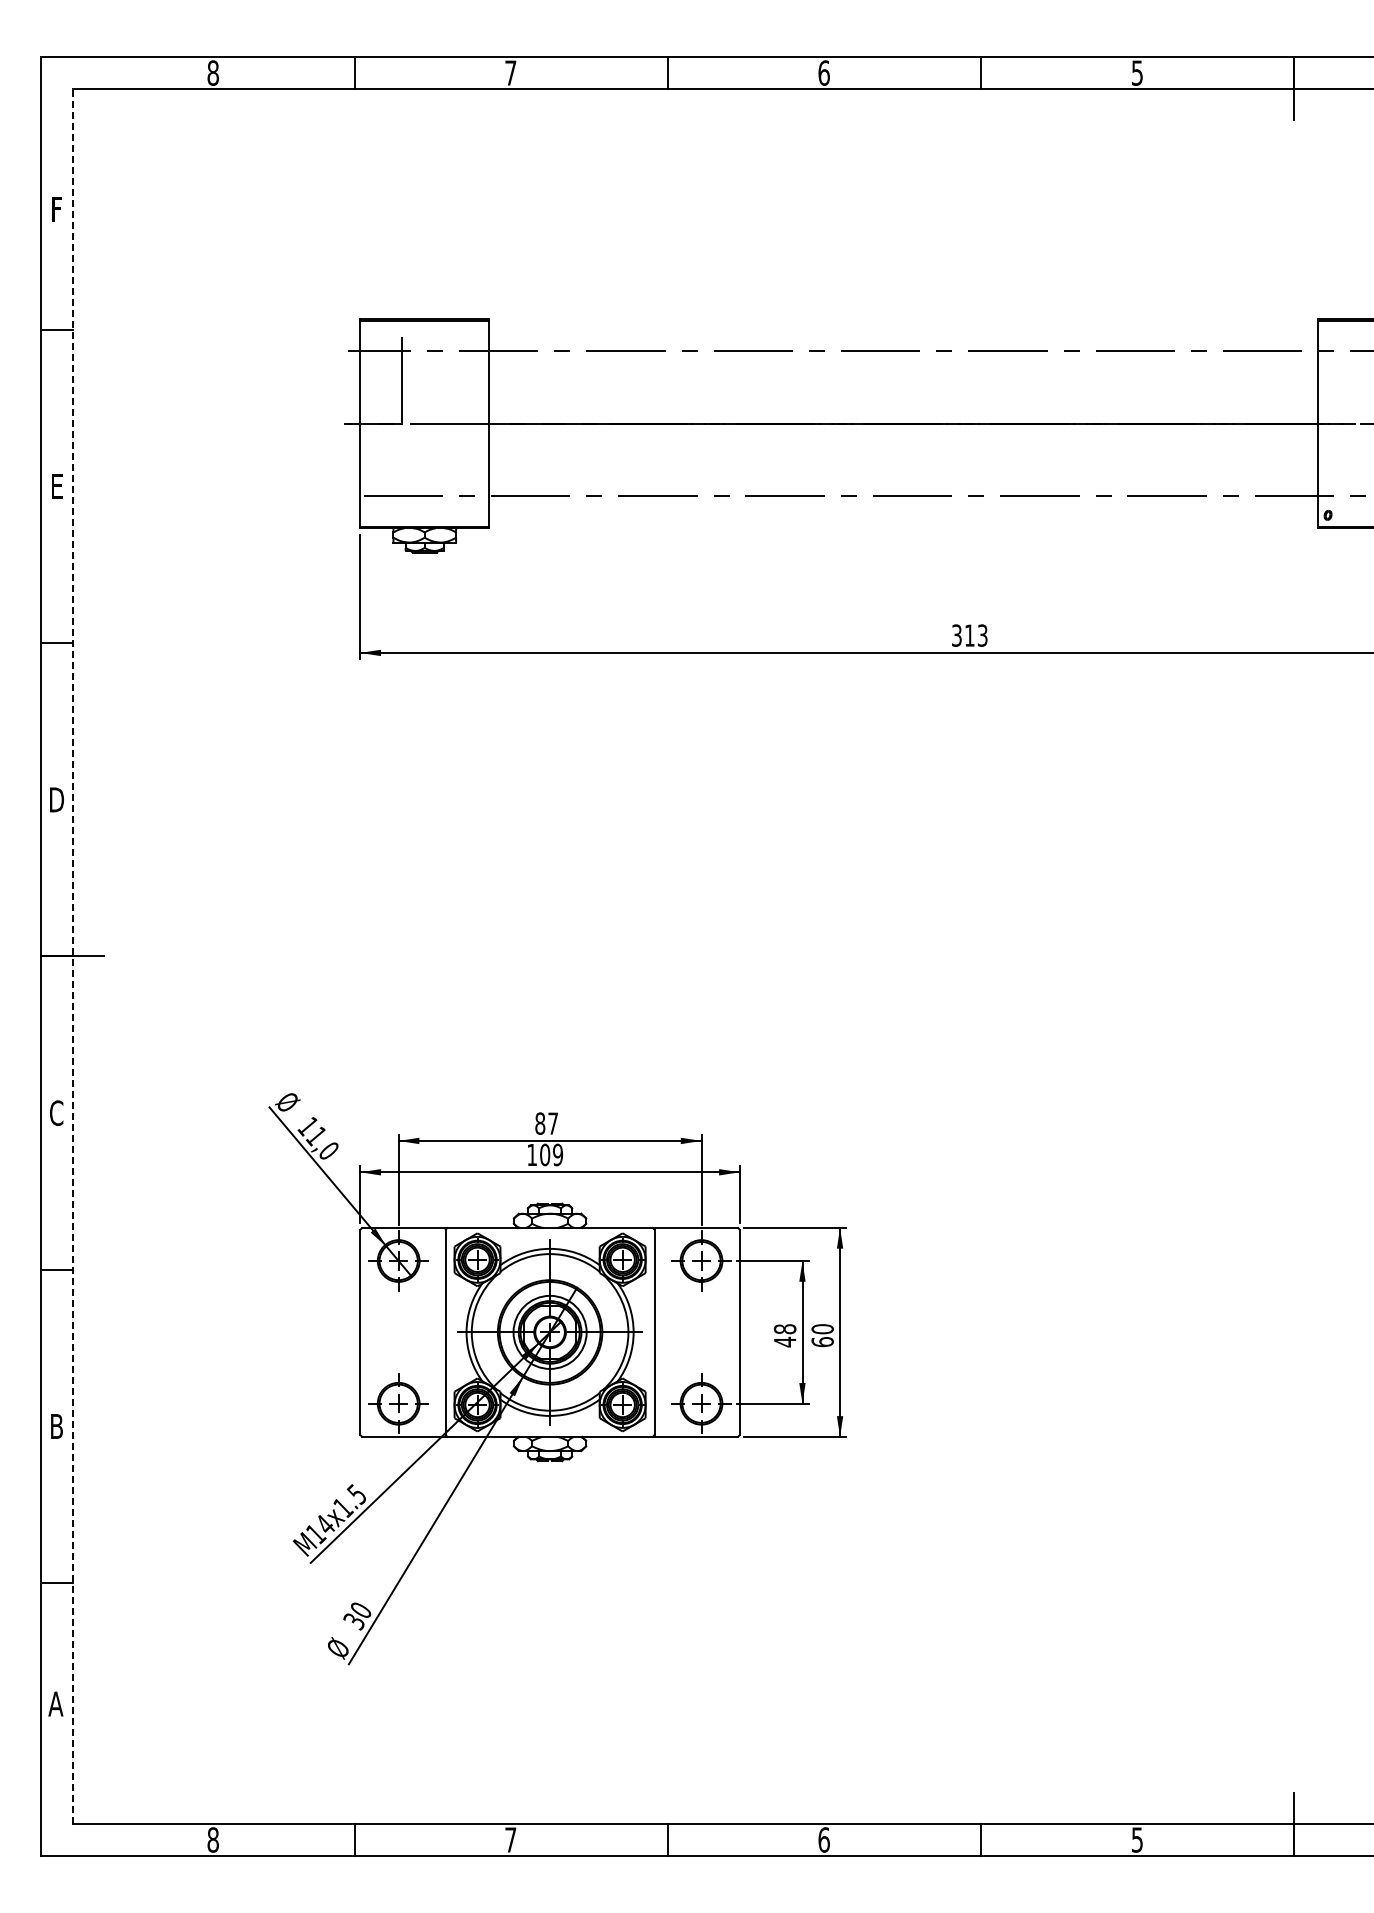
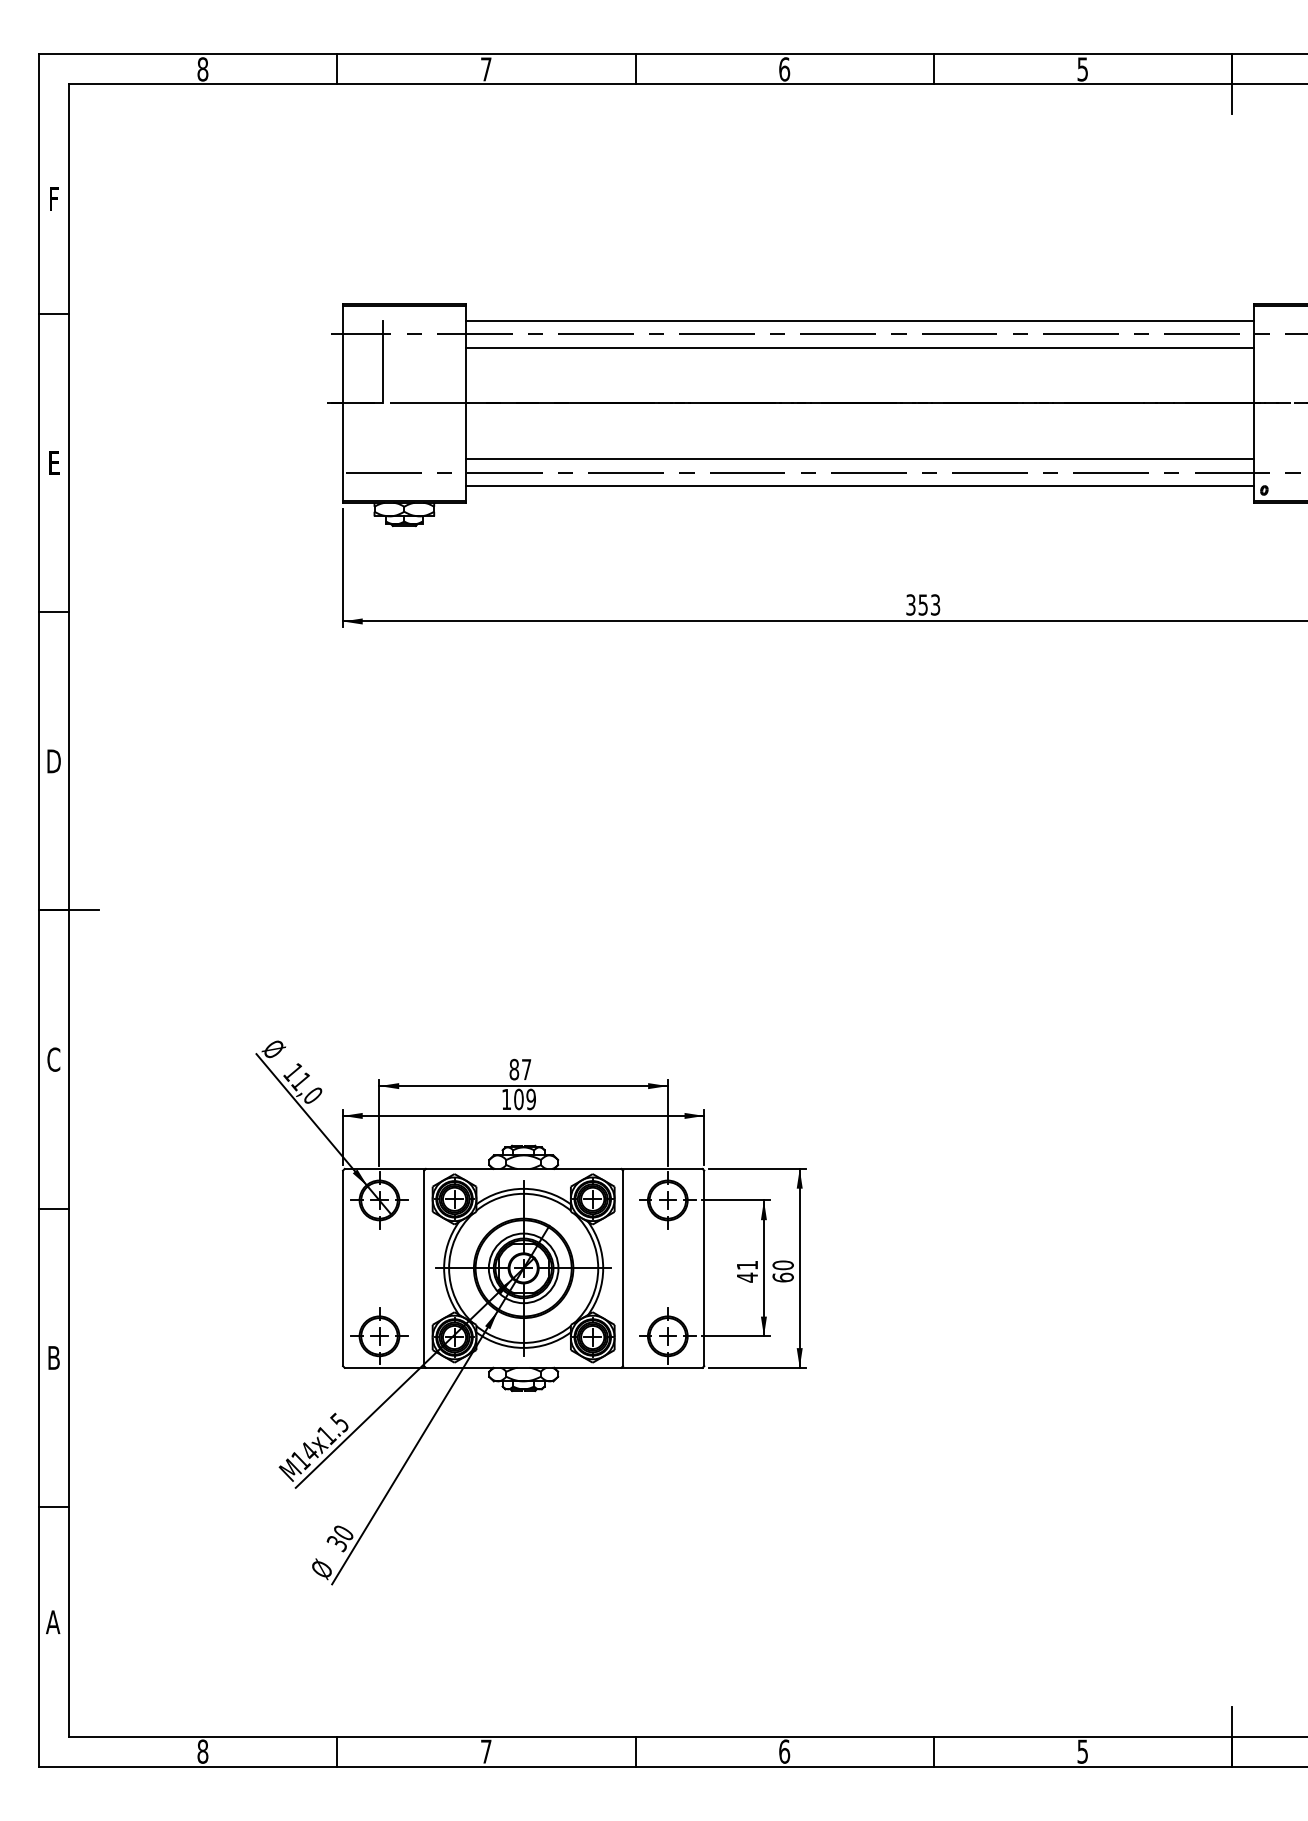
line: (903, 337) -> (860, 321), added
line: (903, 365) -> (860, 347), added
line: (903, 482) -> (860, 459), added
line: (903, 510) -> (860, 485), added
text: (969, 635) -> (922, 604), 313 -> 353
line: (72, 956) -> (68, 910), dashed -> solid
text: (784, 1329) -> (746, 1265), 48 -> 41

